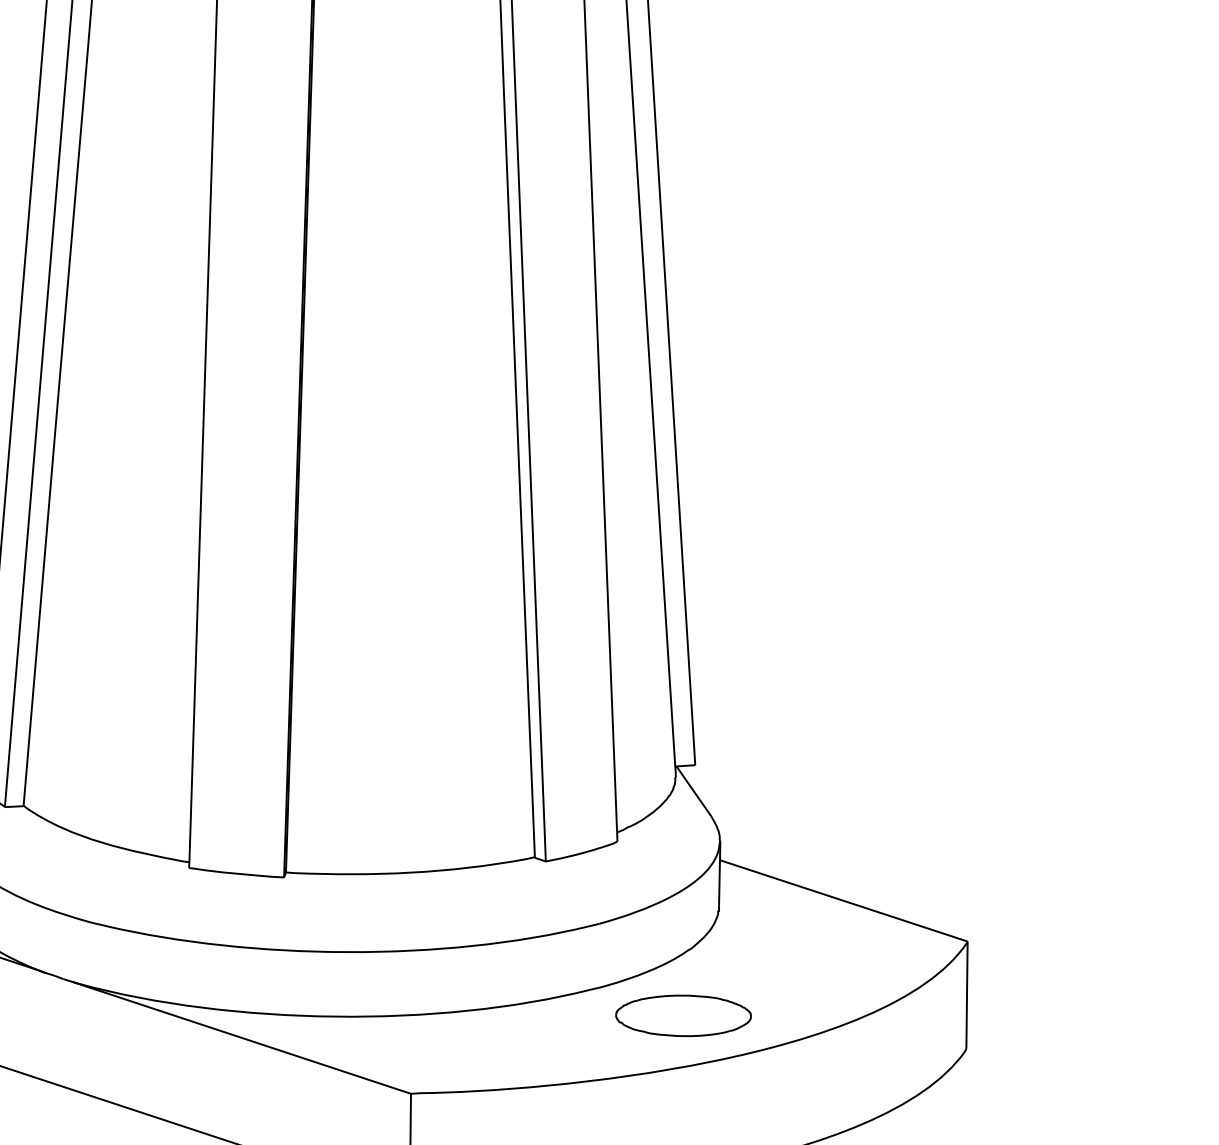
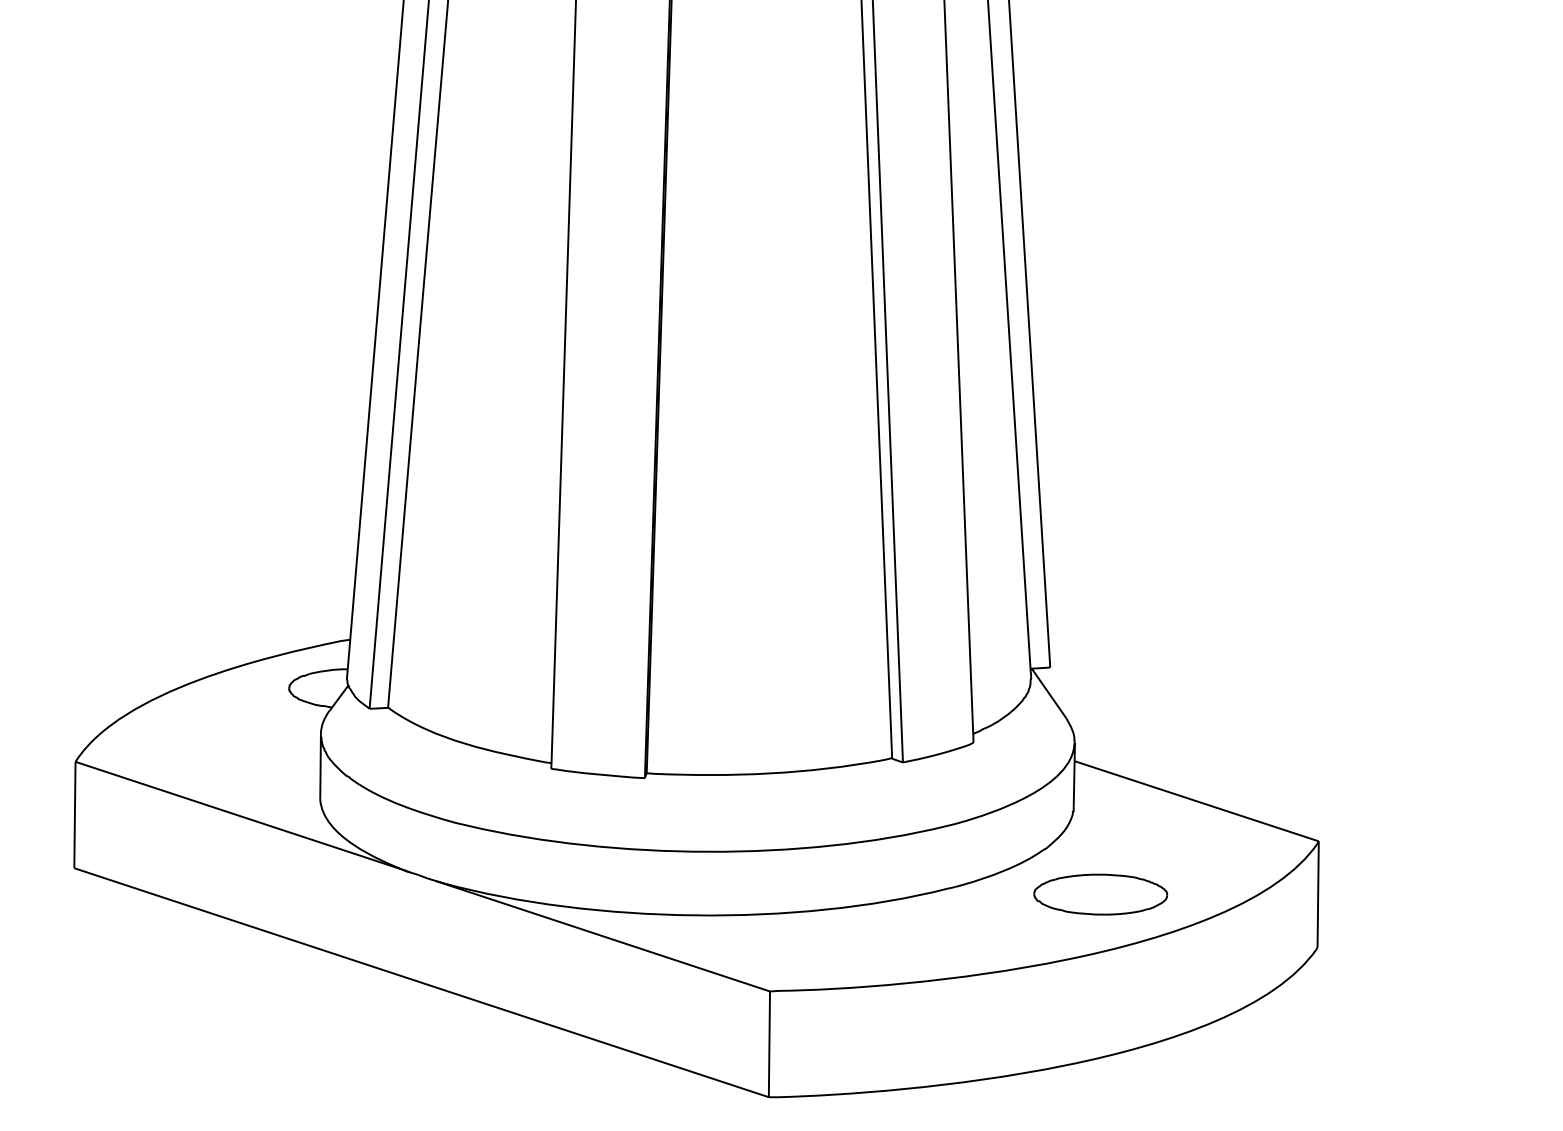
part: (683, 1015) -> (1100, 894), moved

